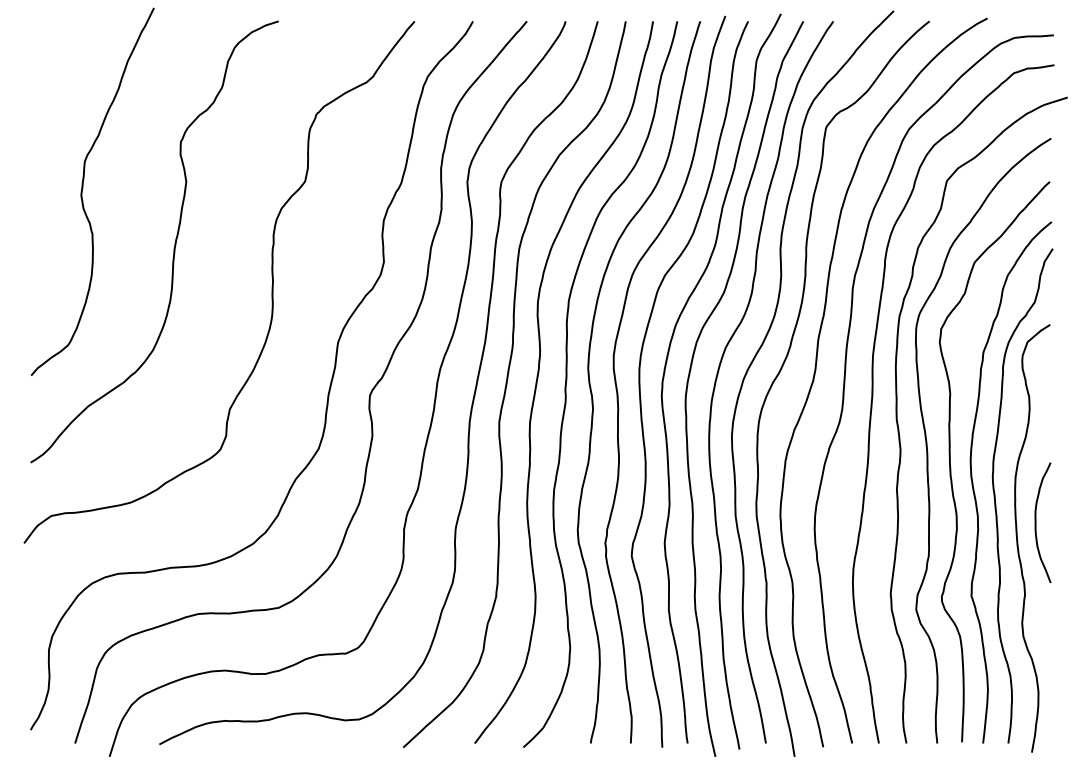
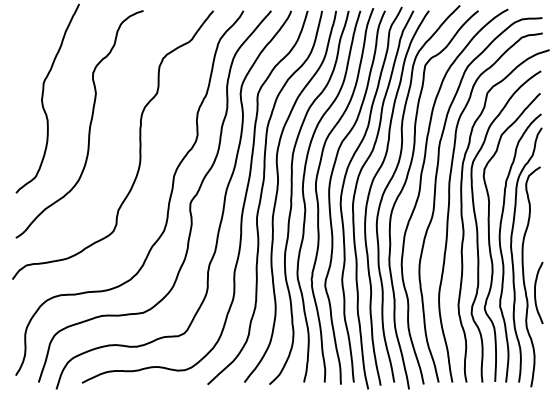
curve: (1036, 521) -> (535, 292), moved

